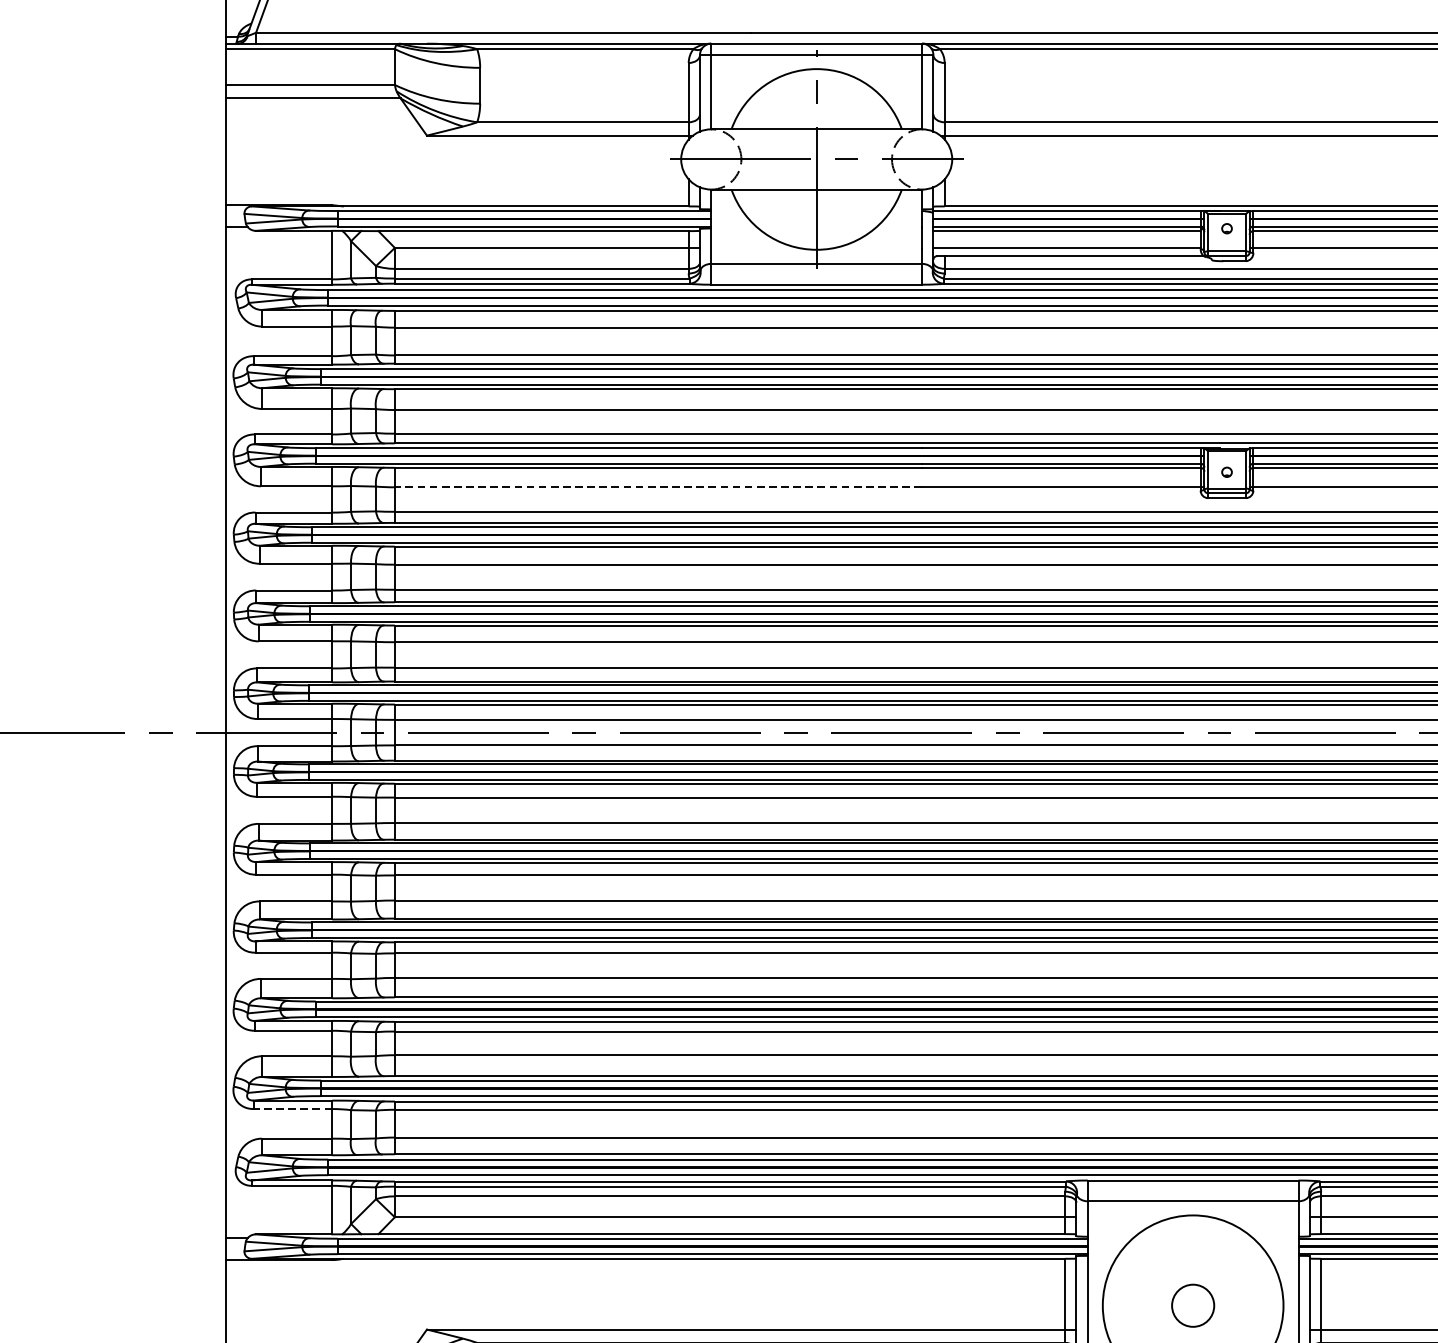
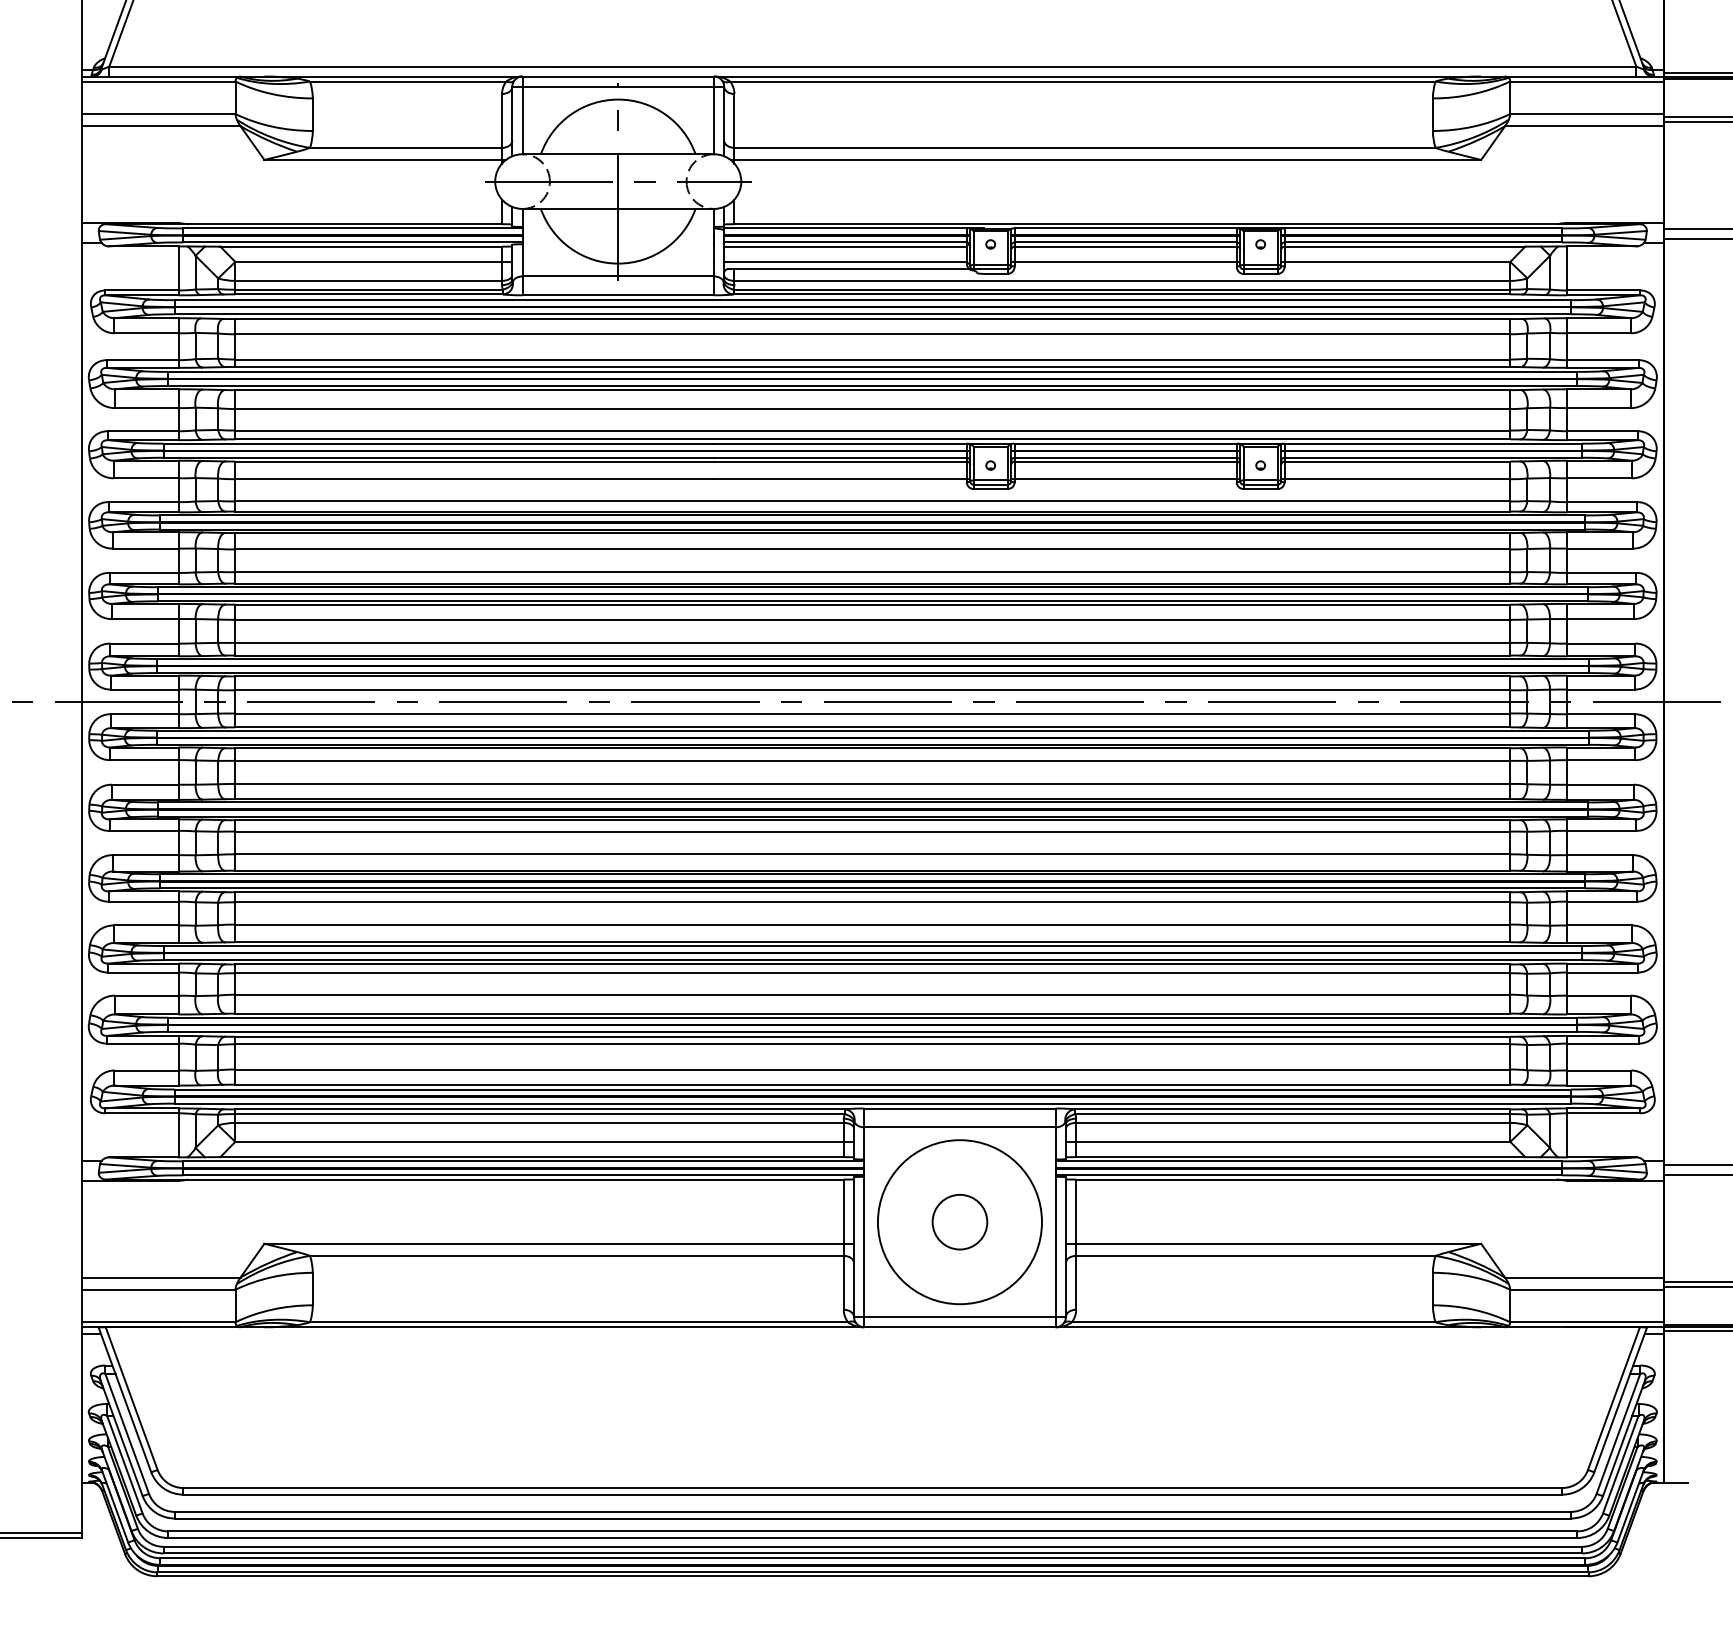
line: (658, 487) -> (474, 479), dashed -> solid
line: (292, 1108) -> (142, 1043), dashed -> solid
circle: (1192, 1305) -> (959, 1221), size x1.43

